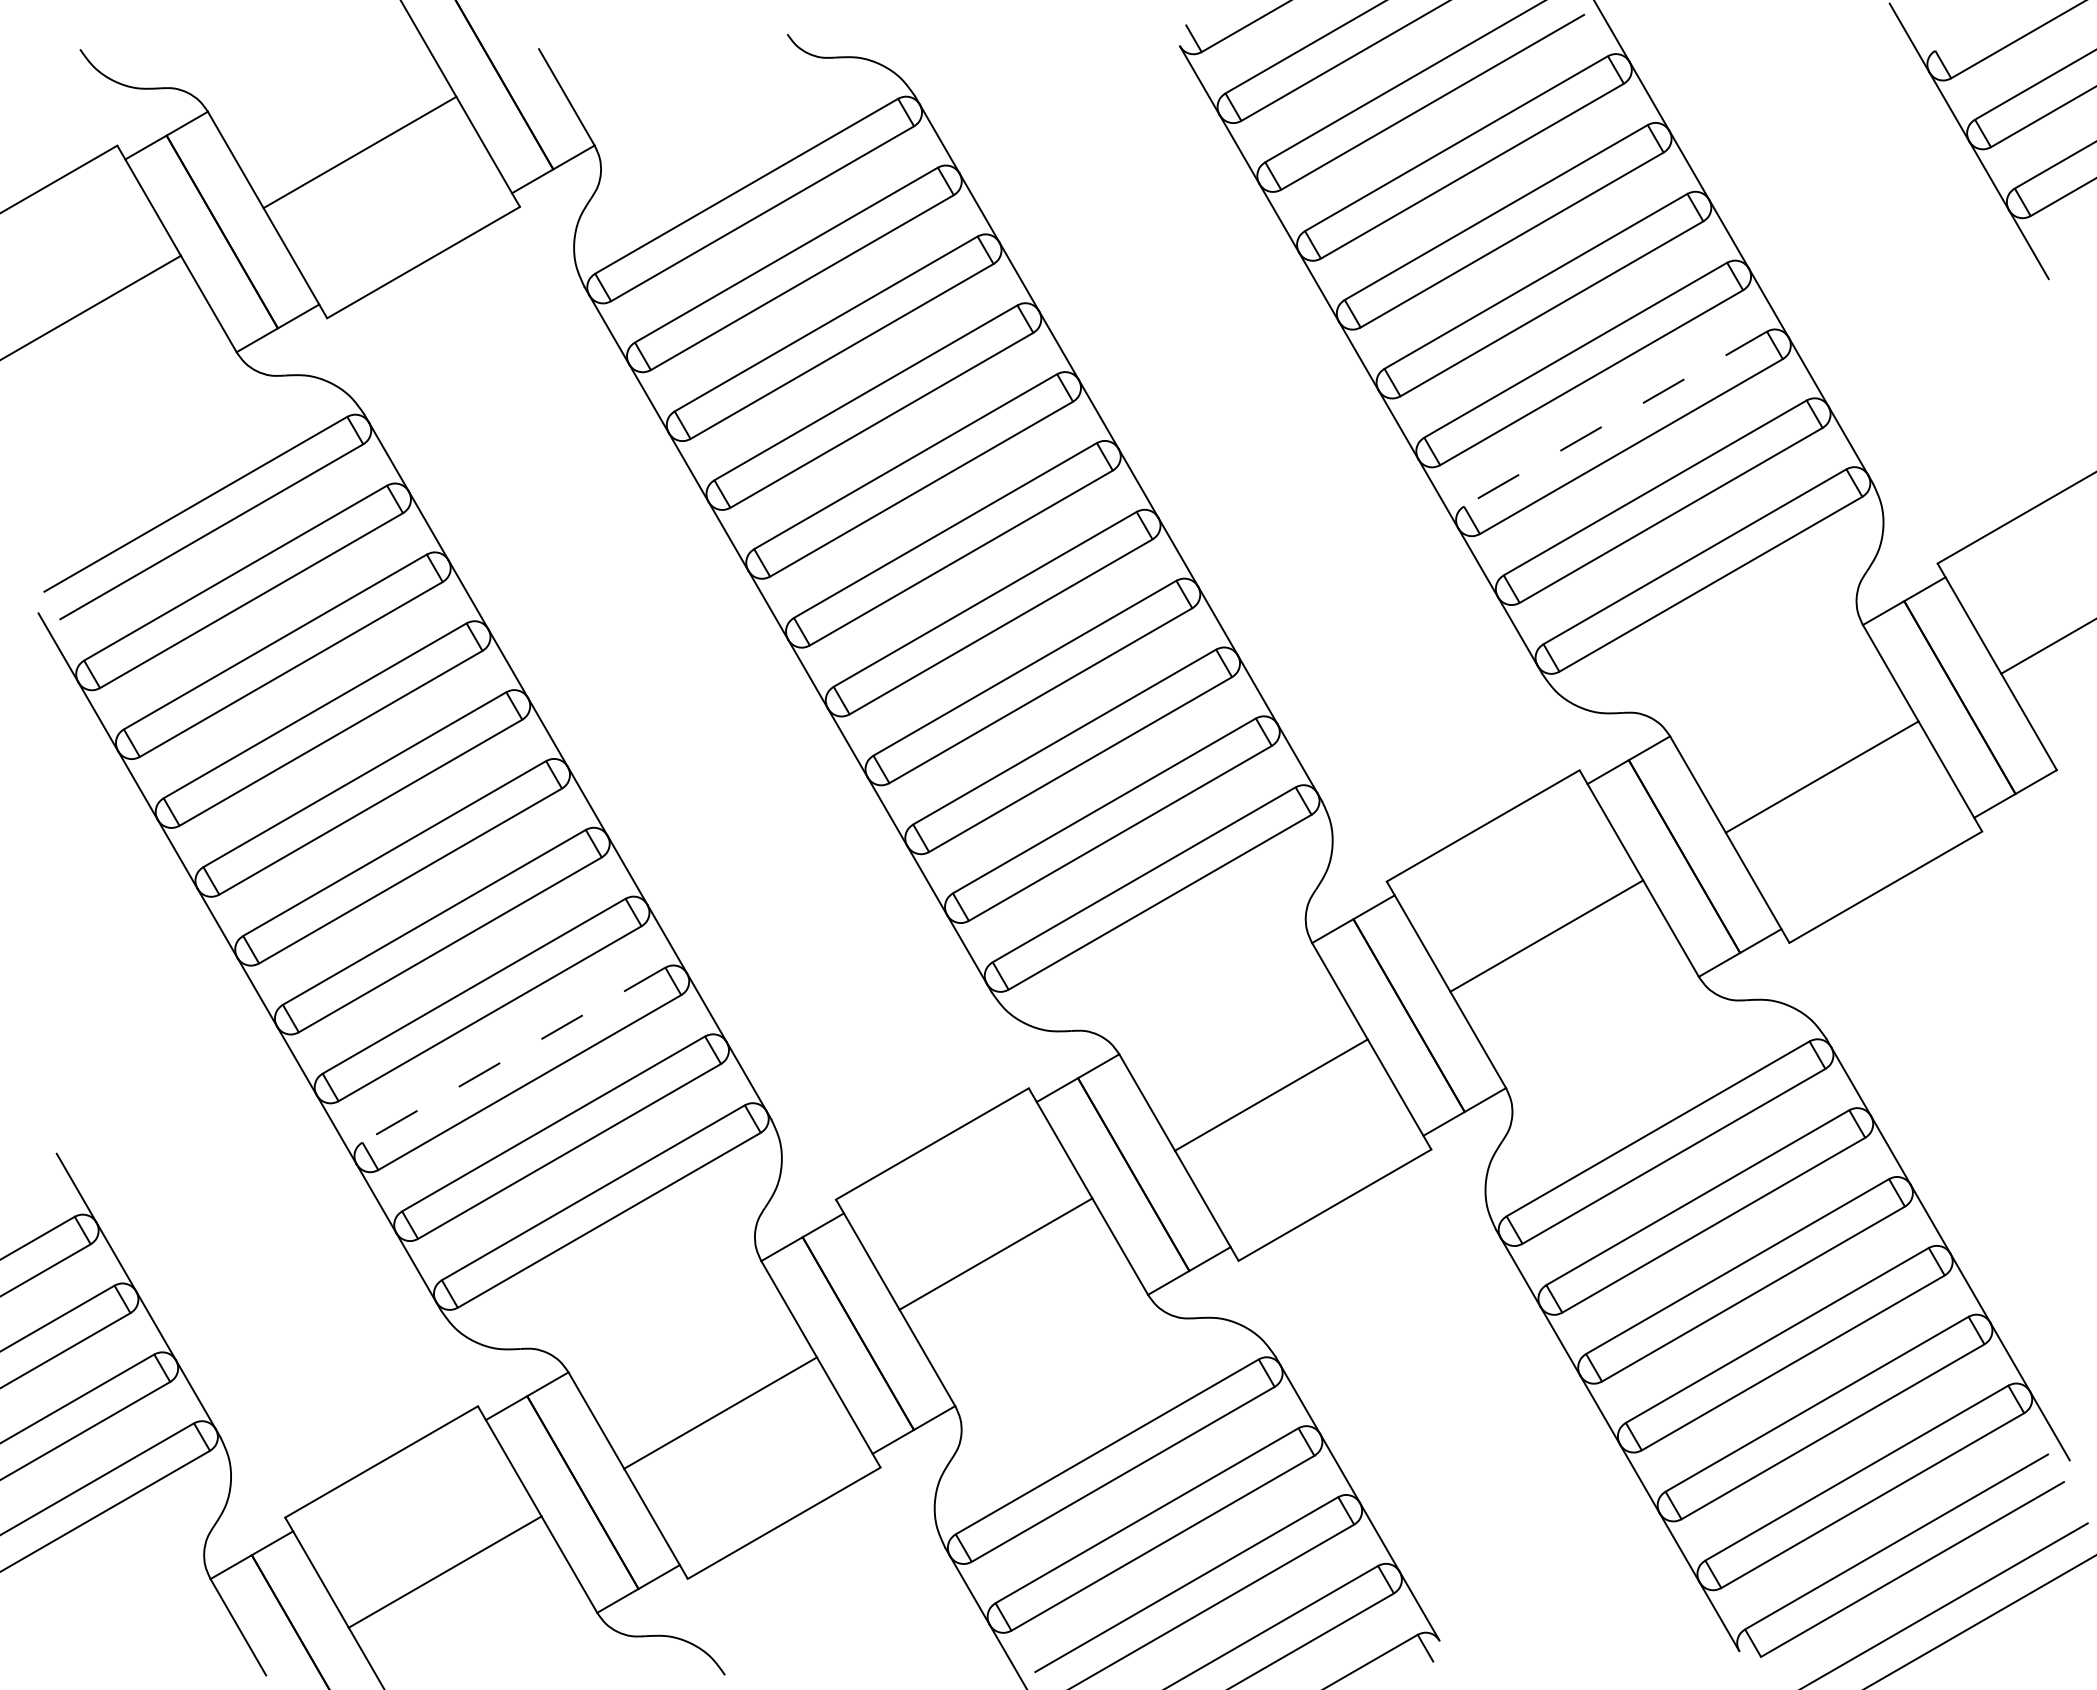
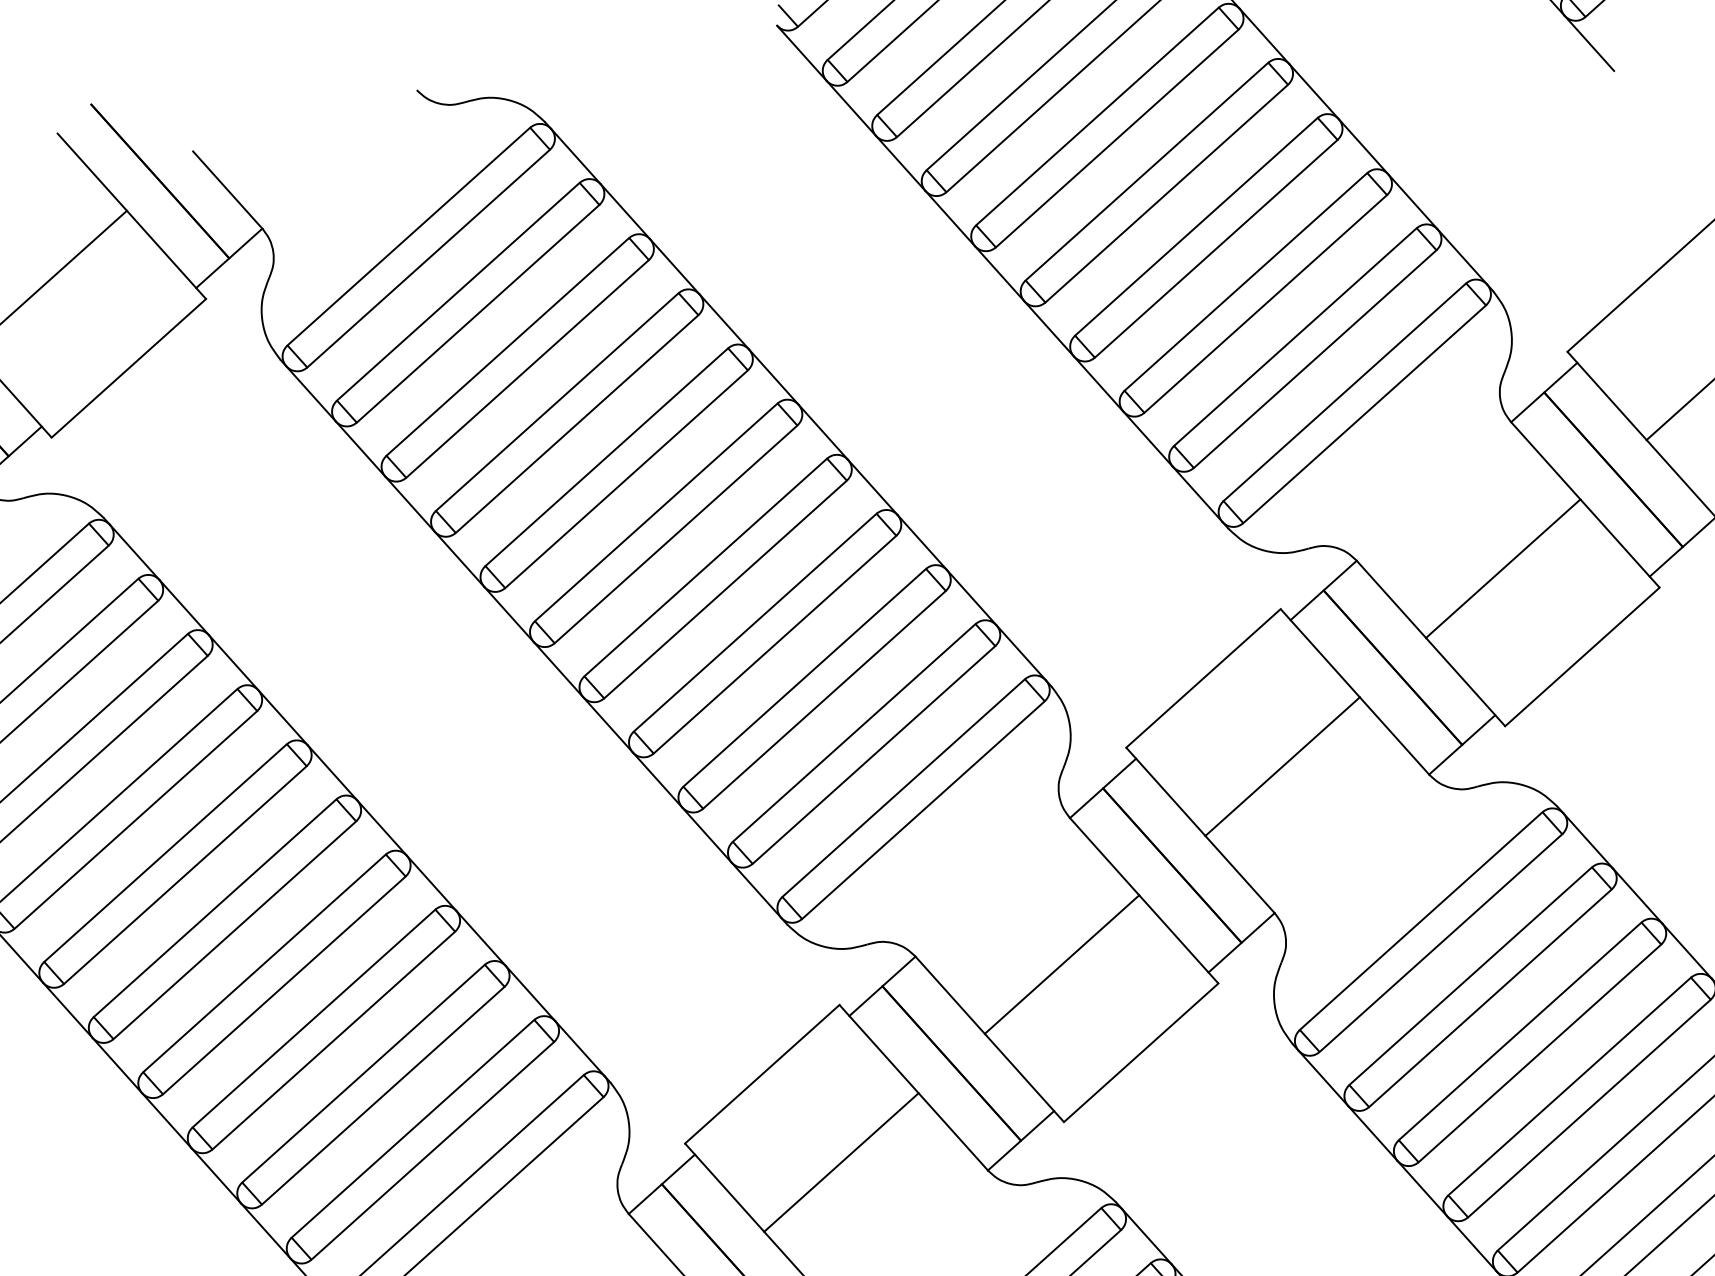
line: (1615, 419) -> (1246, 282), dashed -> solid
line: (513, 1055) -> (363, 1074), dashed -> solid

